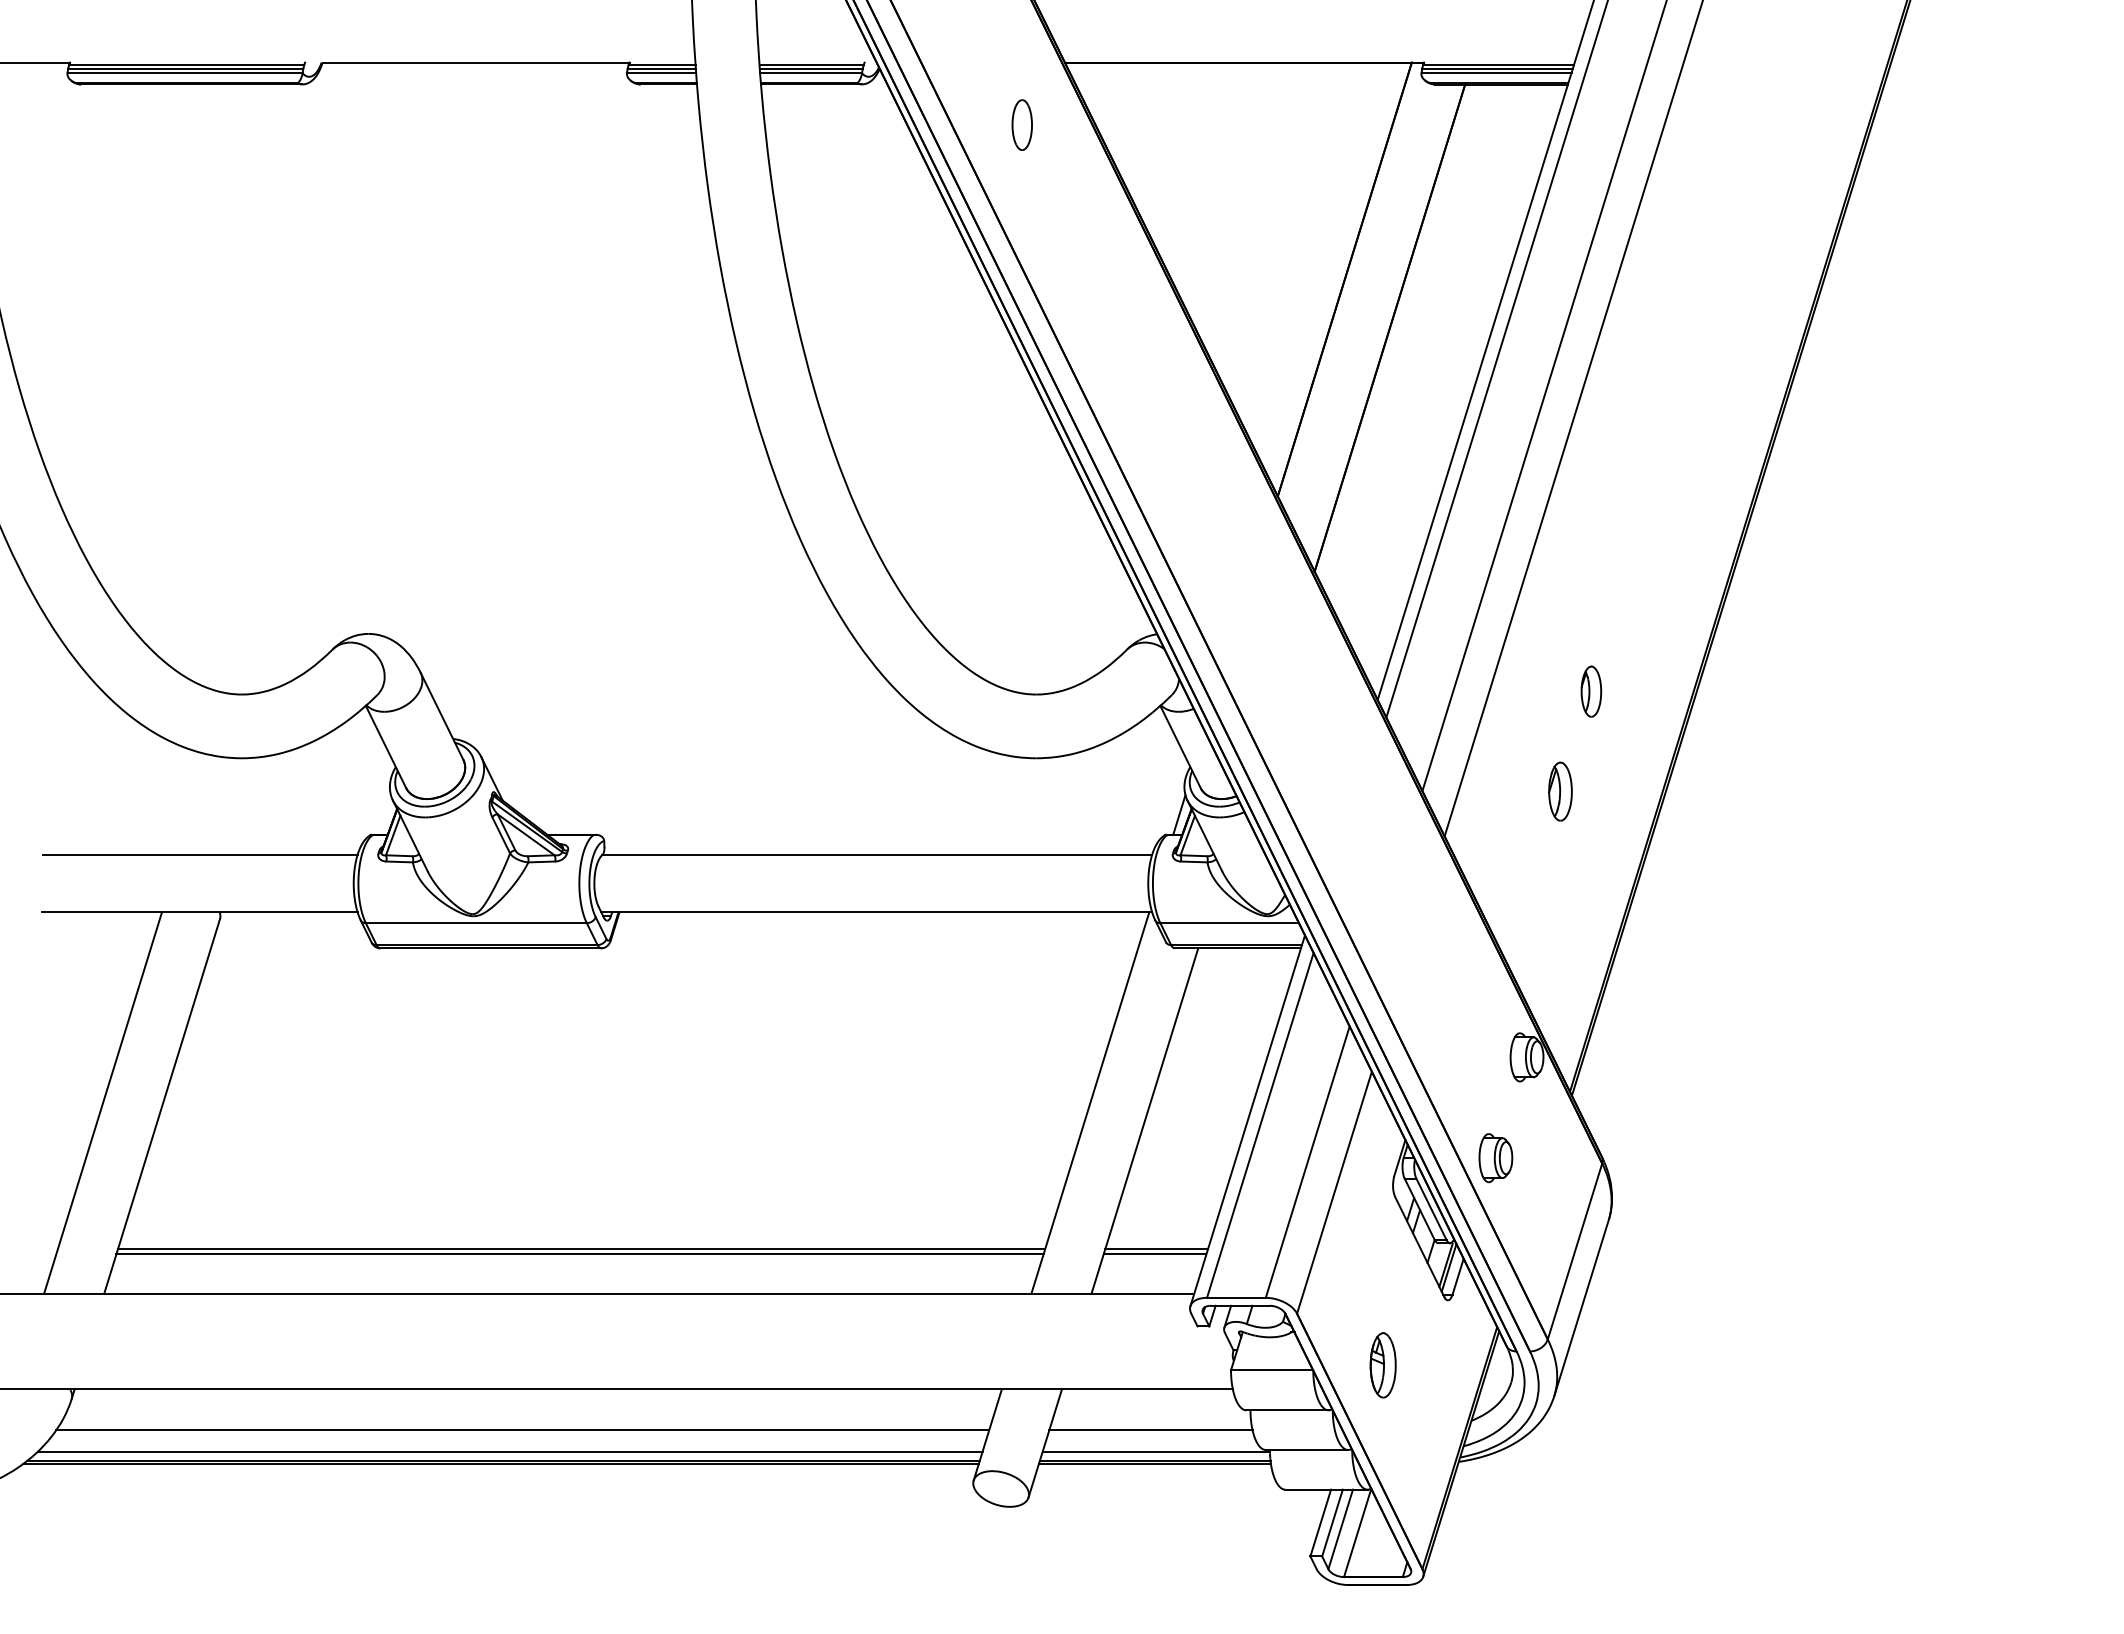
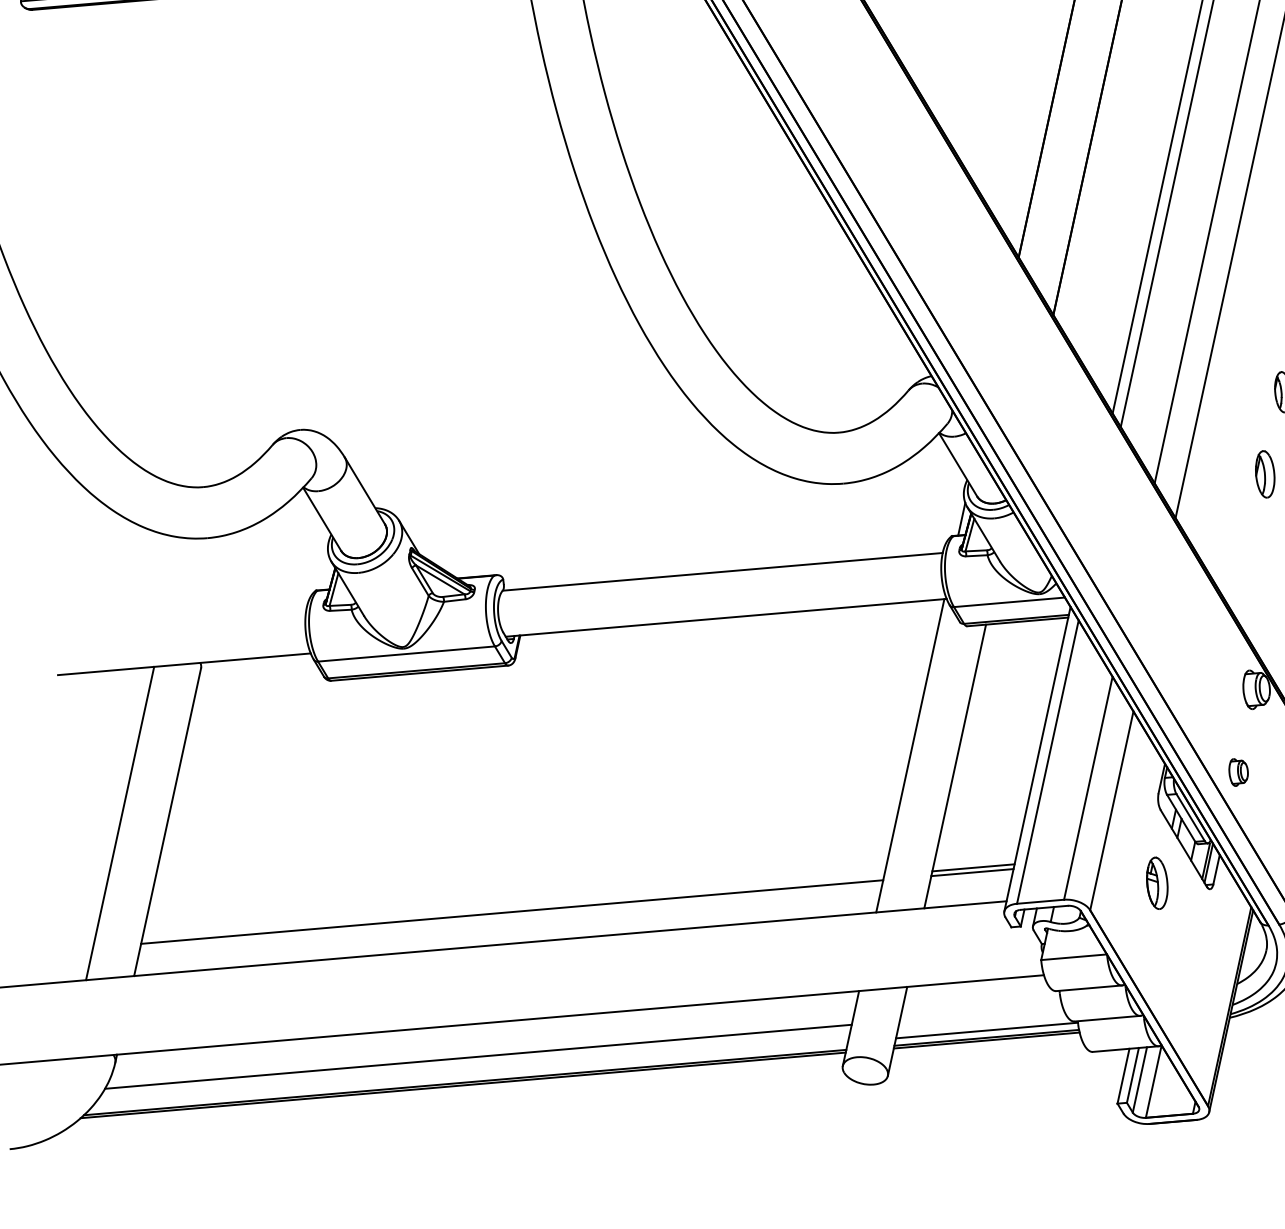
line: (199, 854) -> (180, 618), removed
part: (1495, 1158) -> (1238, 772), size x0.7
line: (581, 1248) -> (513, 907), removed
part: (1382, 1365) -> (1156, 883), moved
line: (1150, 1430) -> (980, 1013), removed
line: (509, 1451) -> (469, 1074), removed

